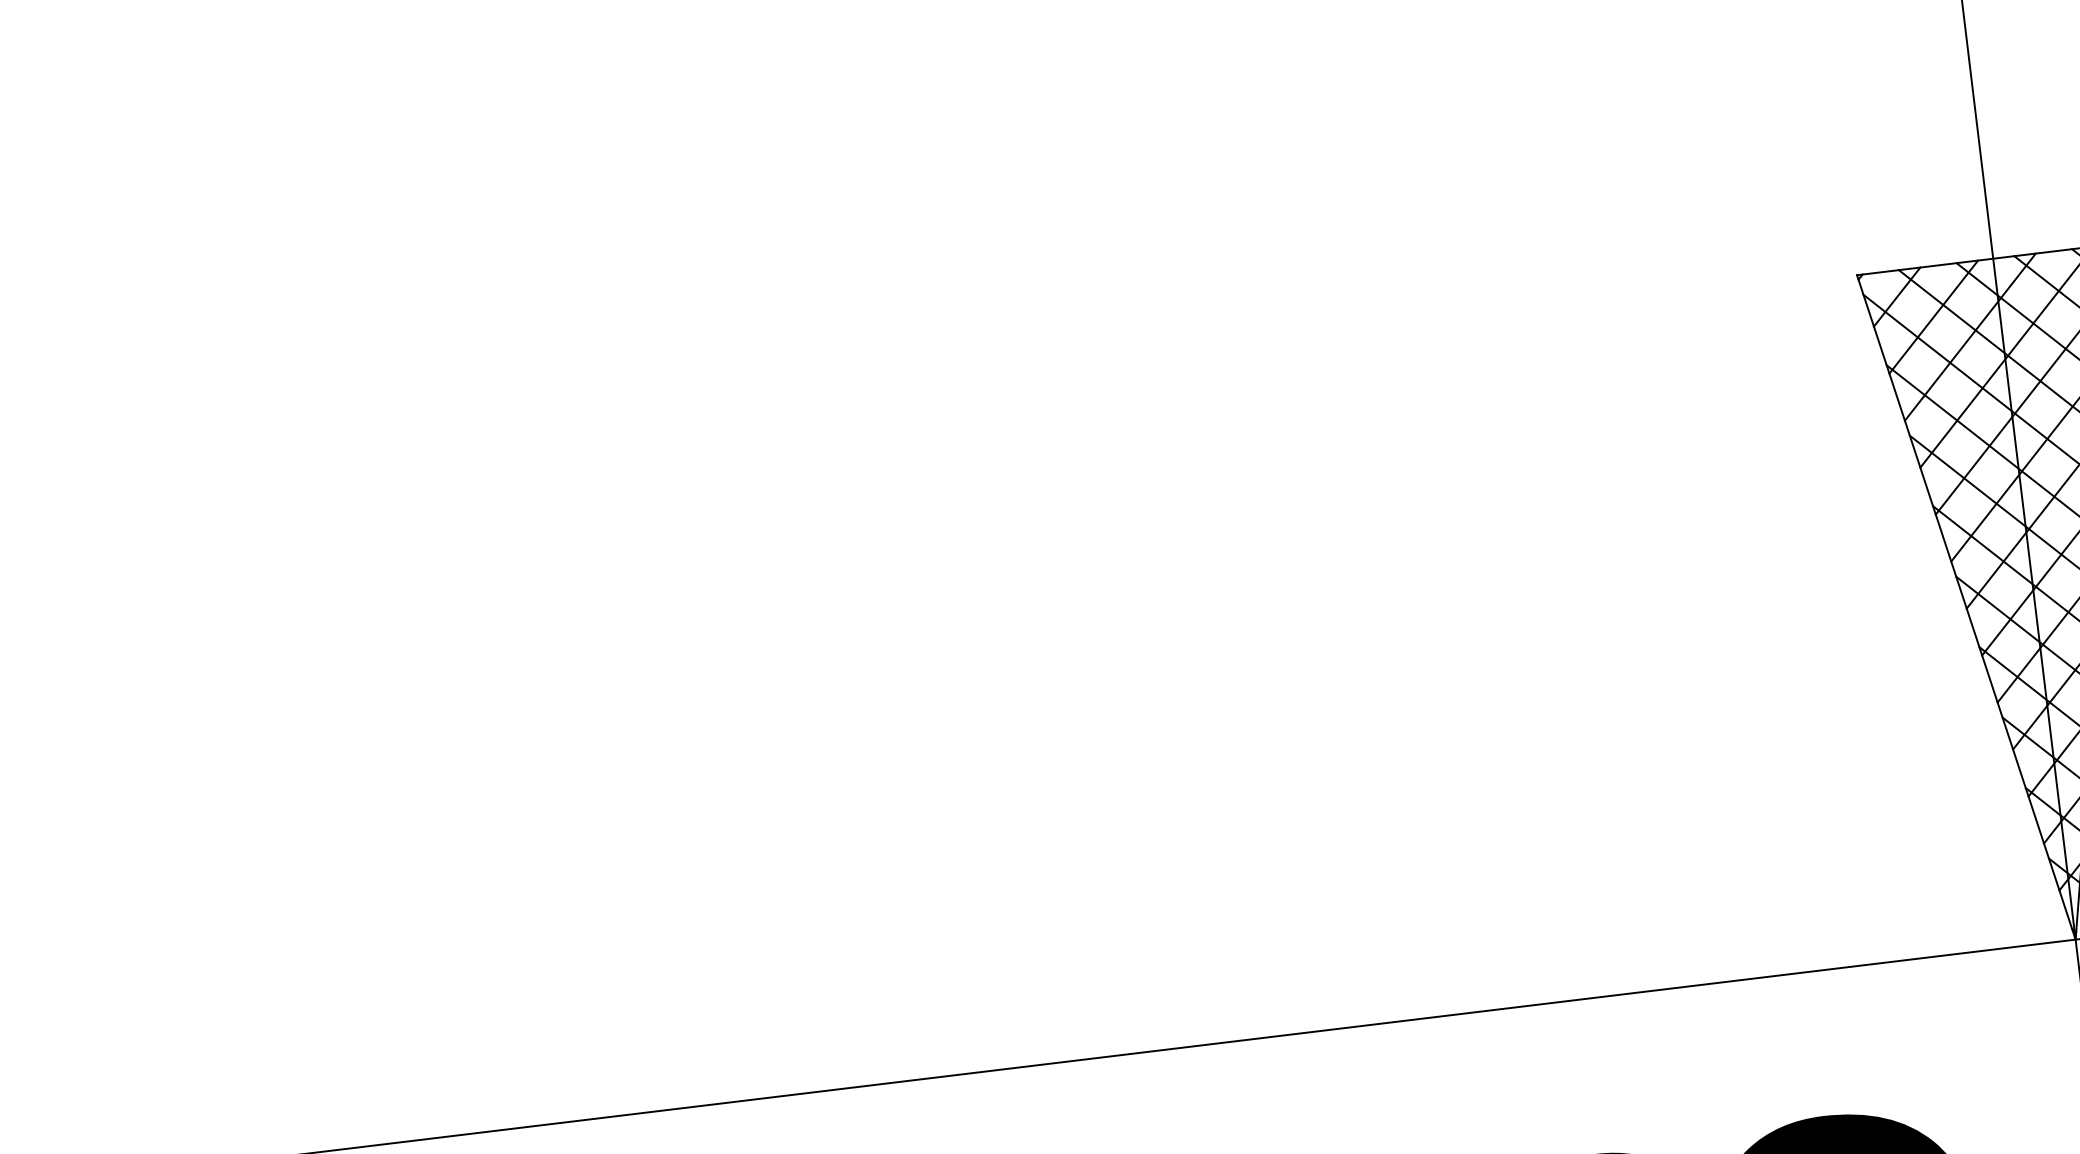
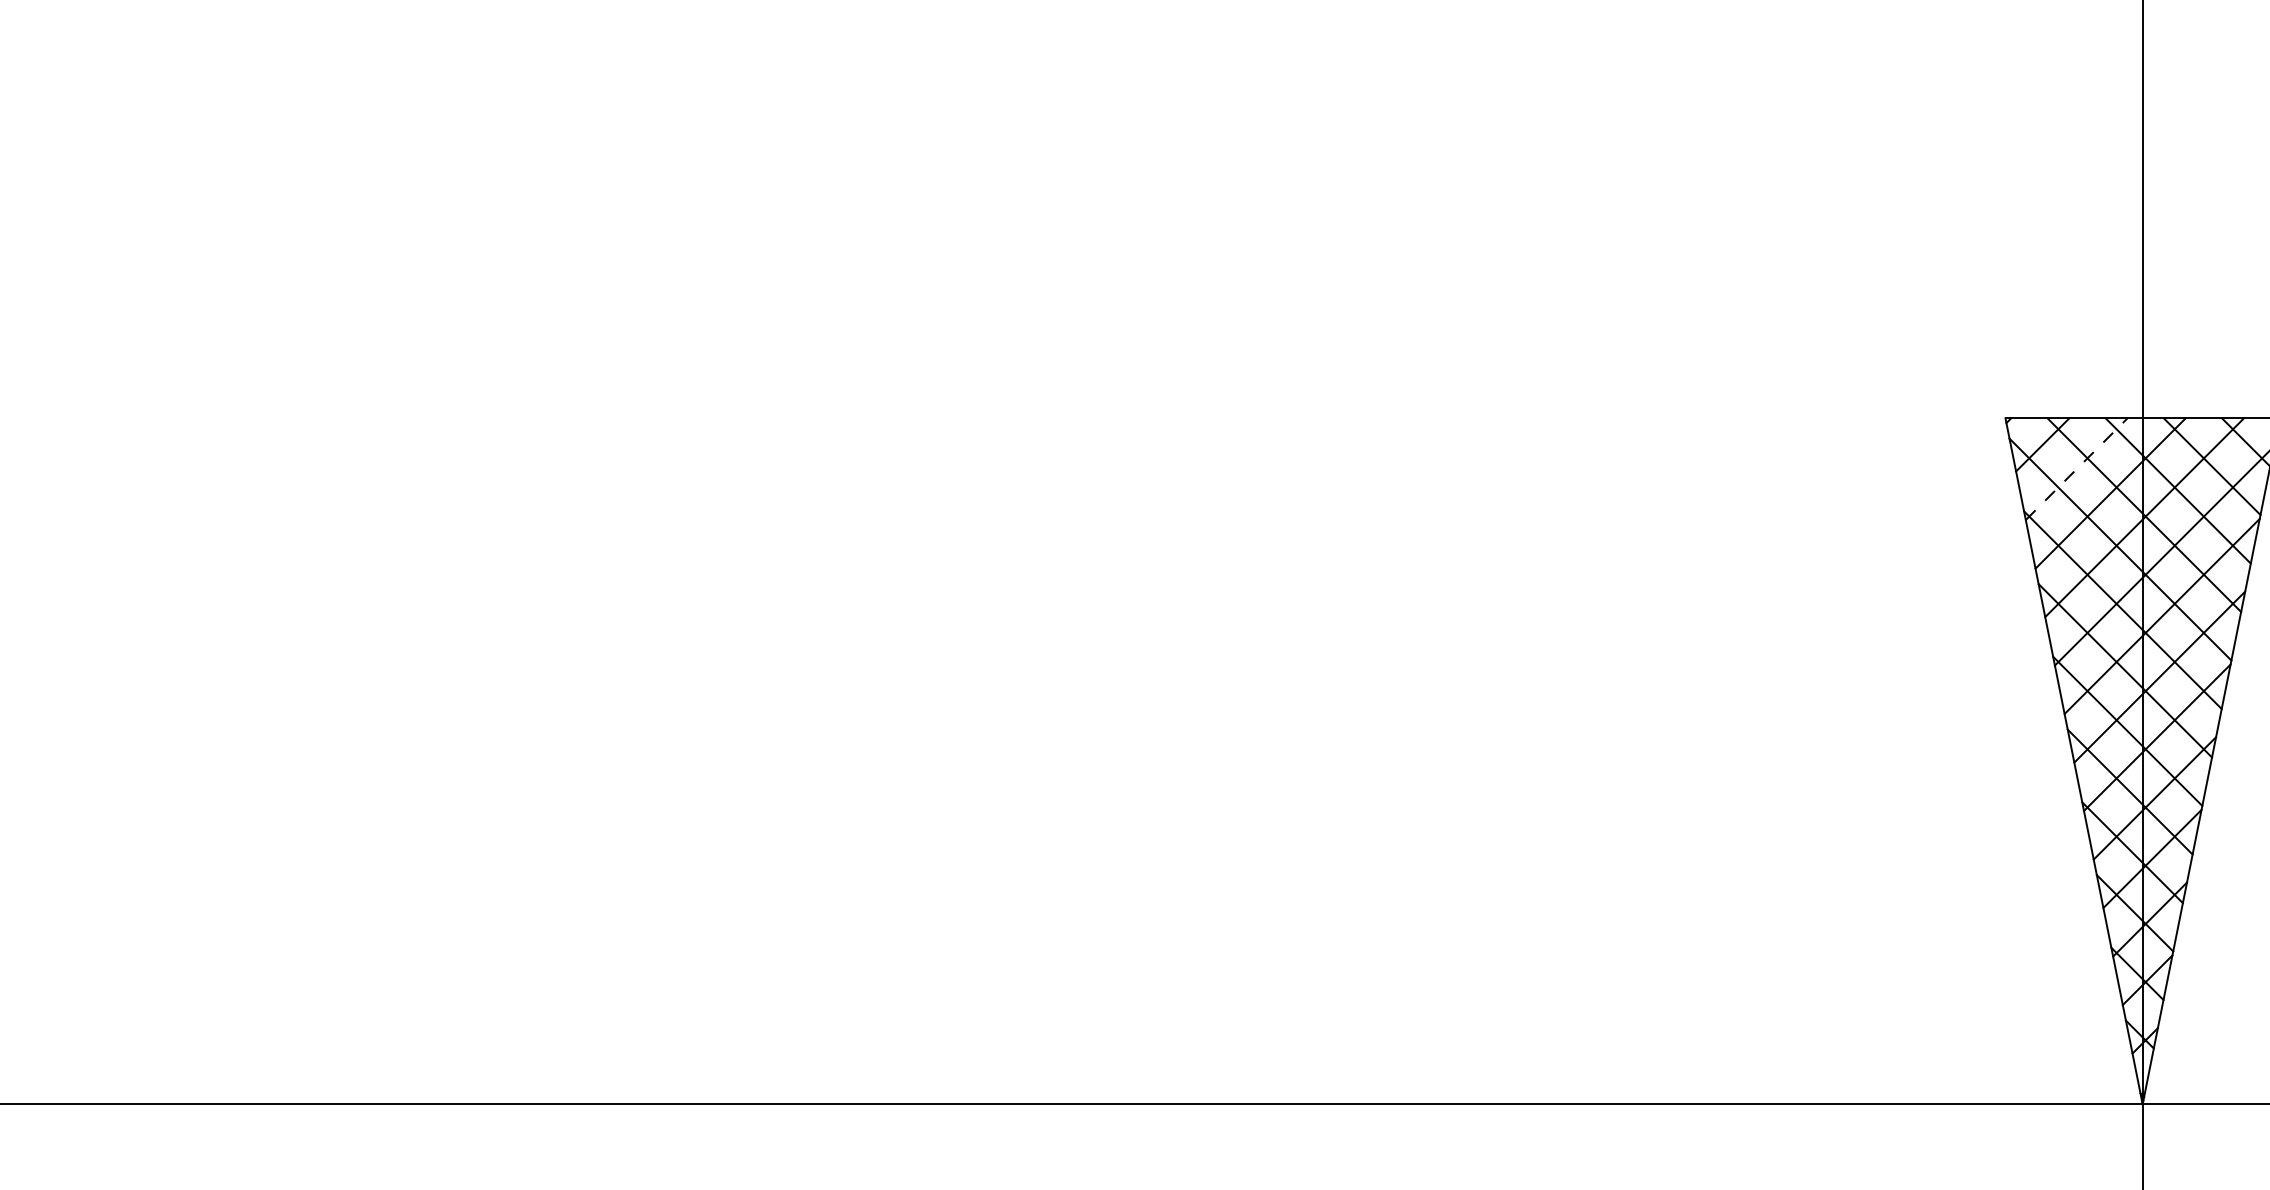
line: (1933, 317) -> (2076, 469), solid -> dashed

